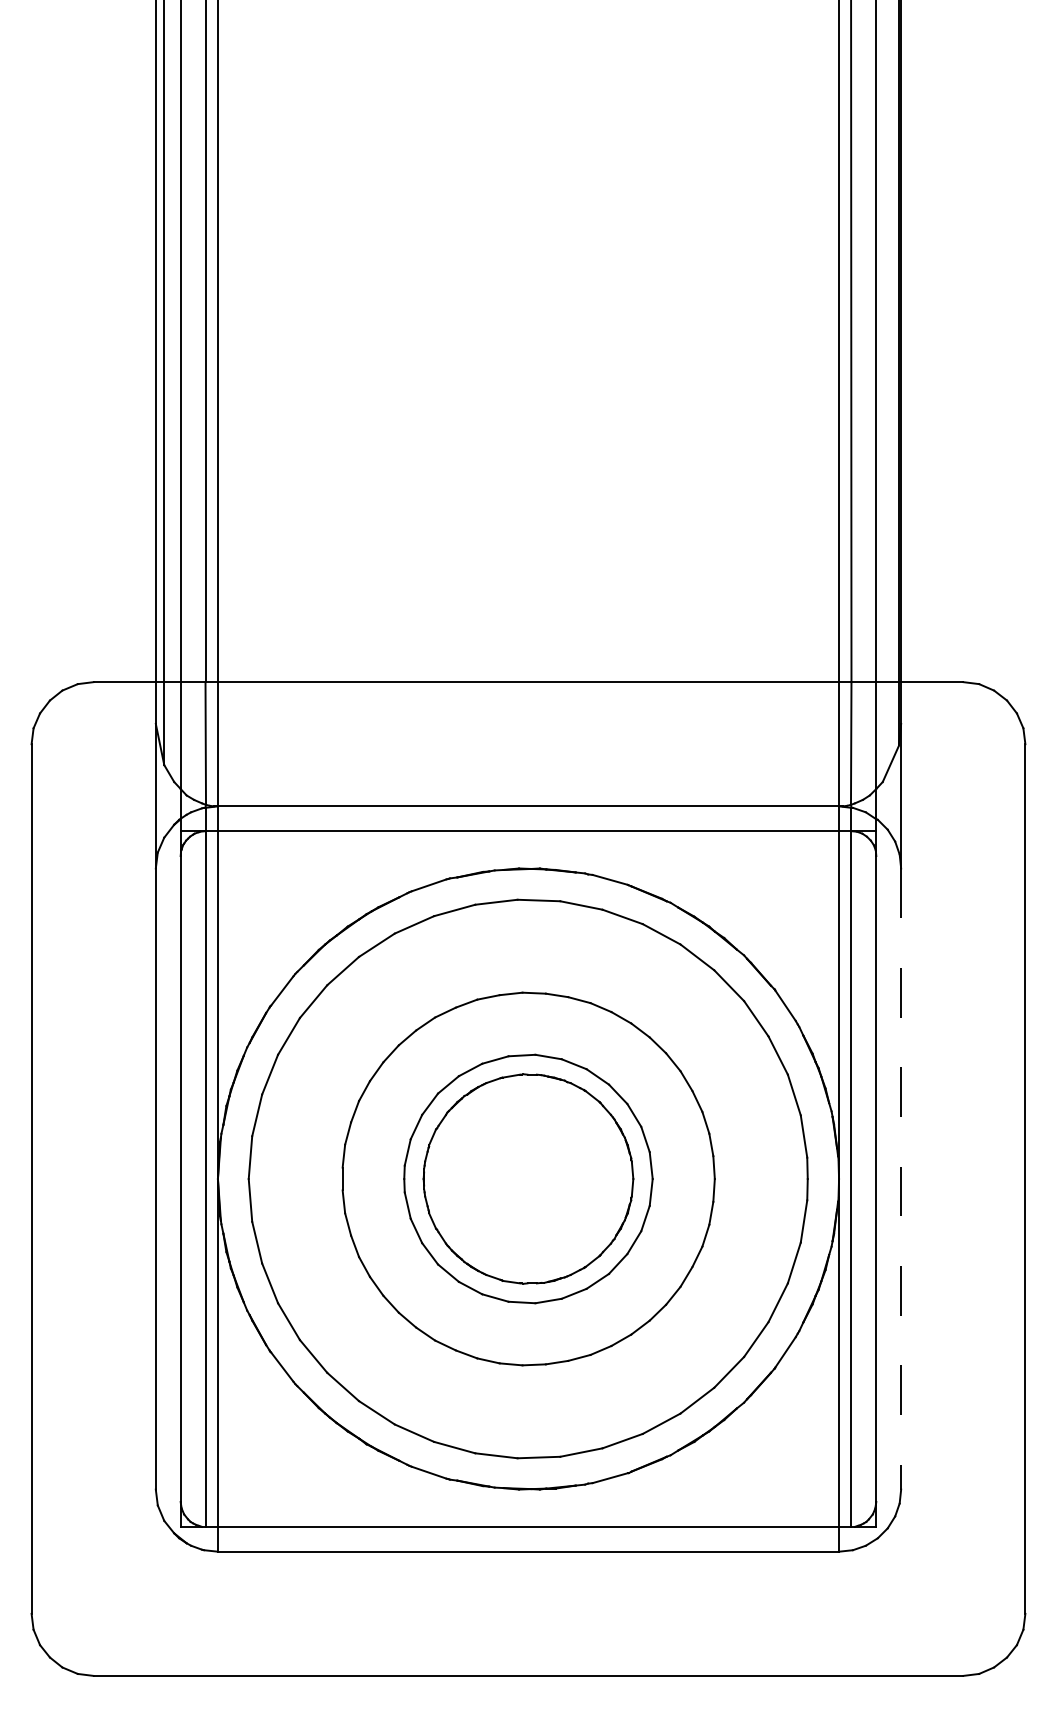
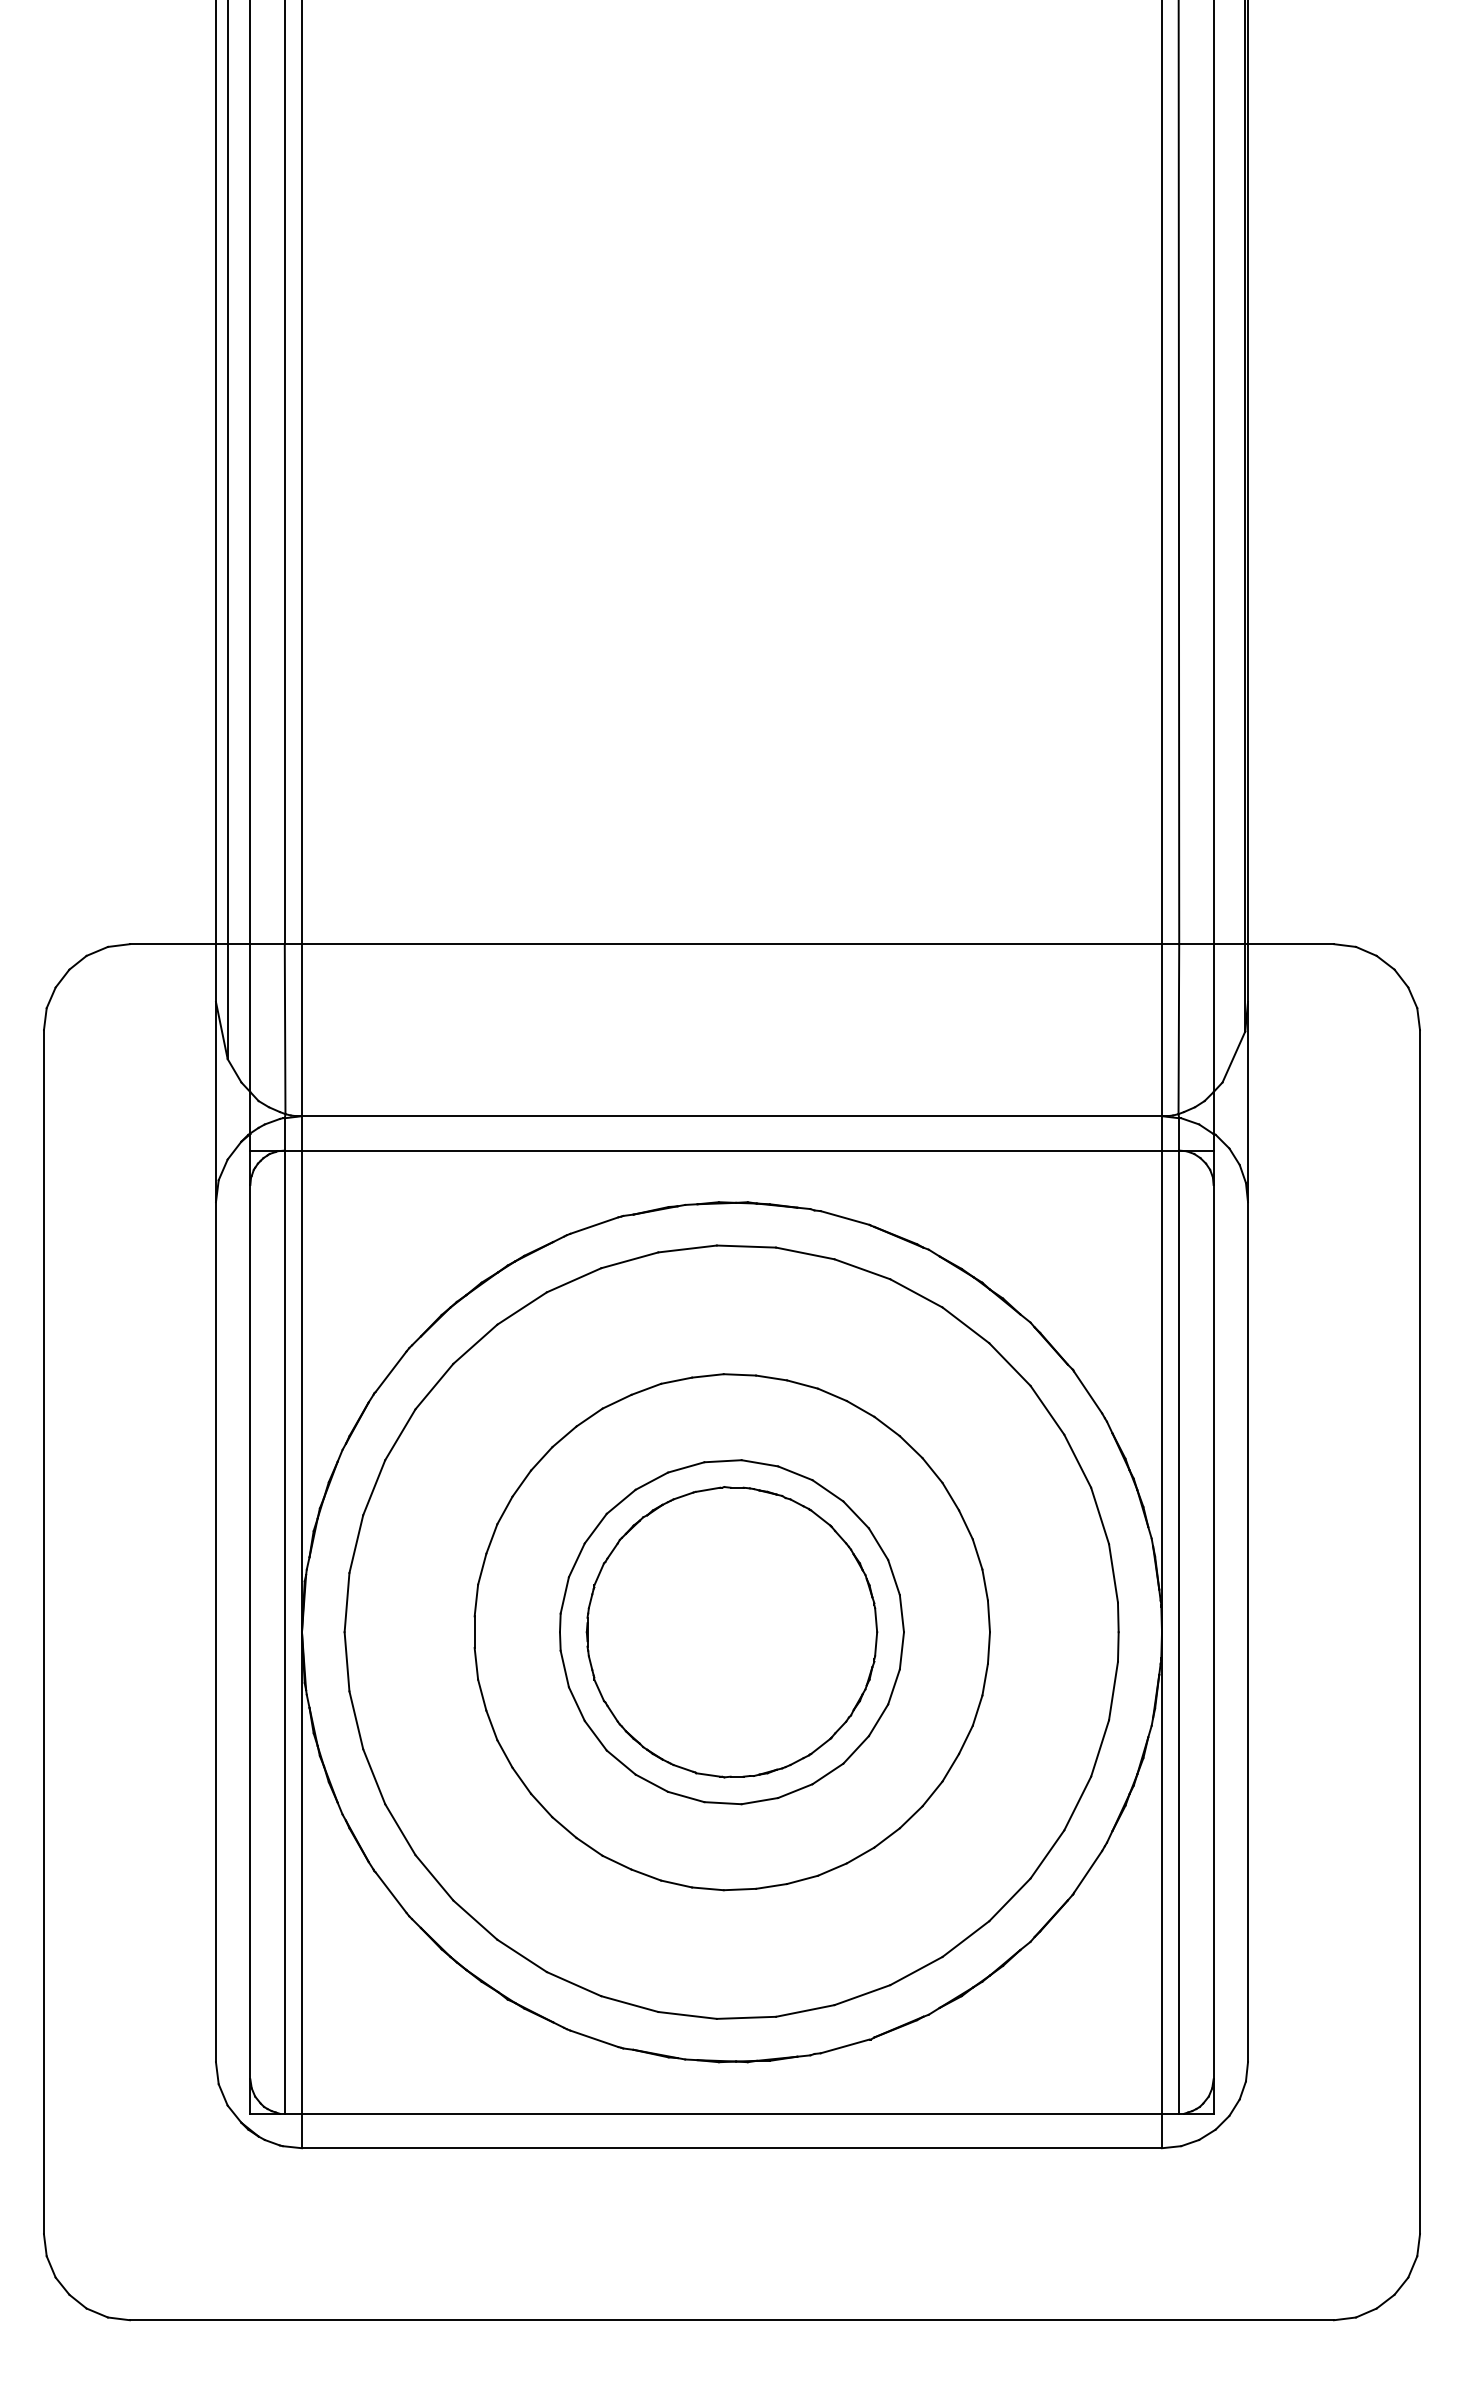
line: (901, 1179) -> (1248, 1632), dashed -> solid

